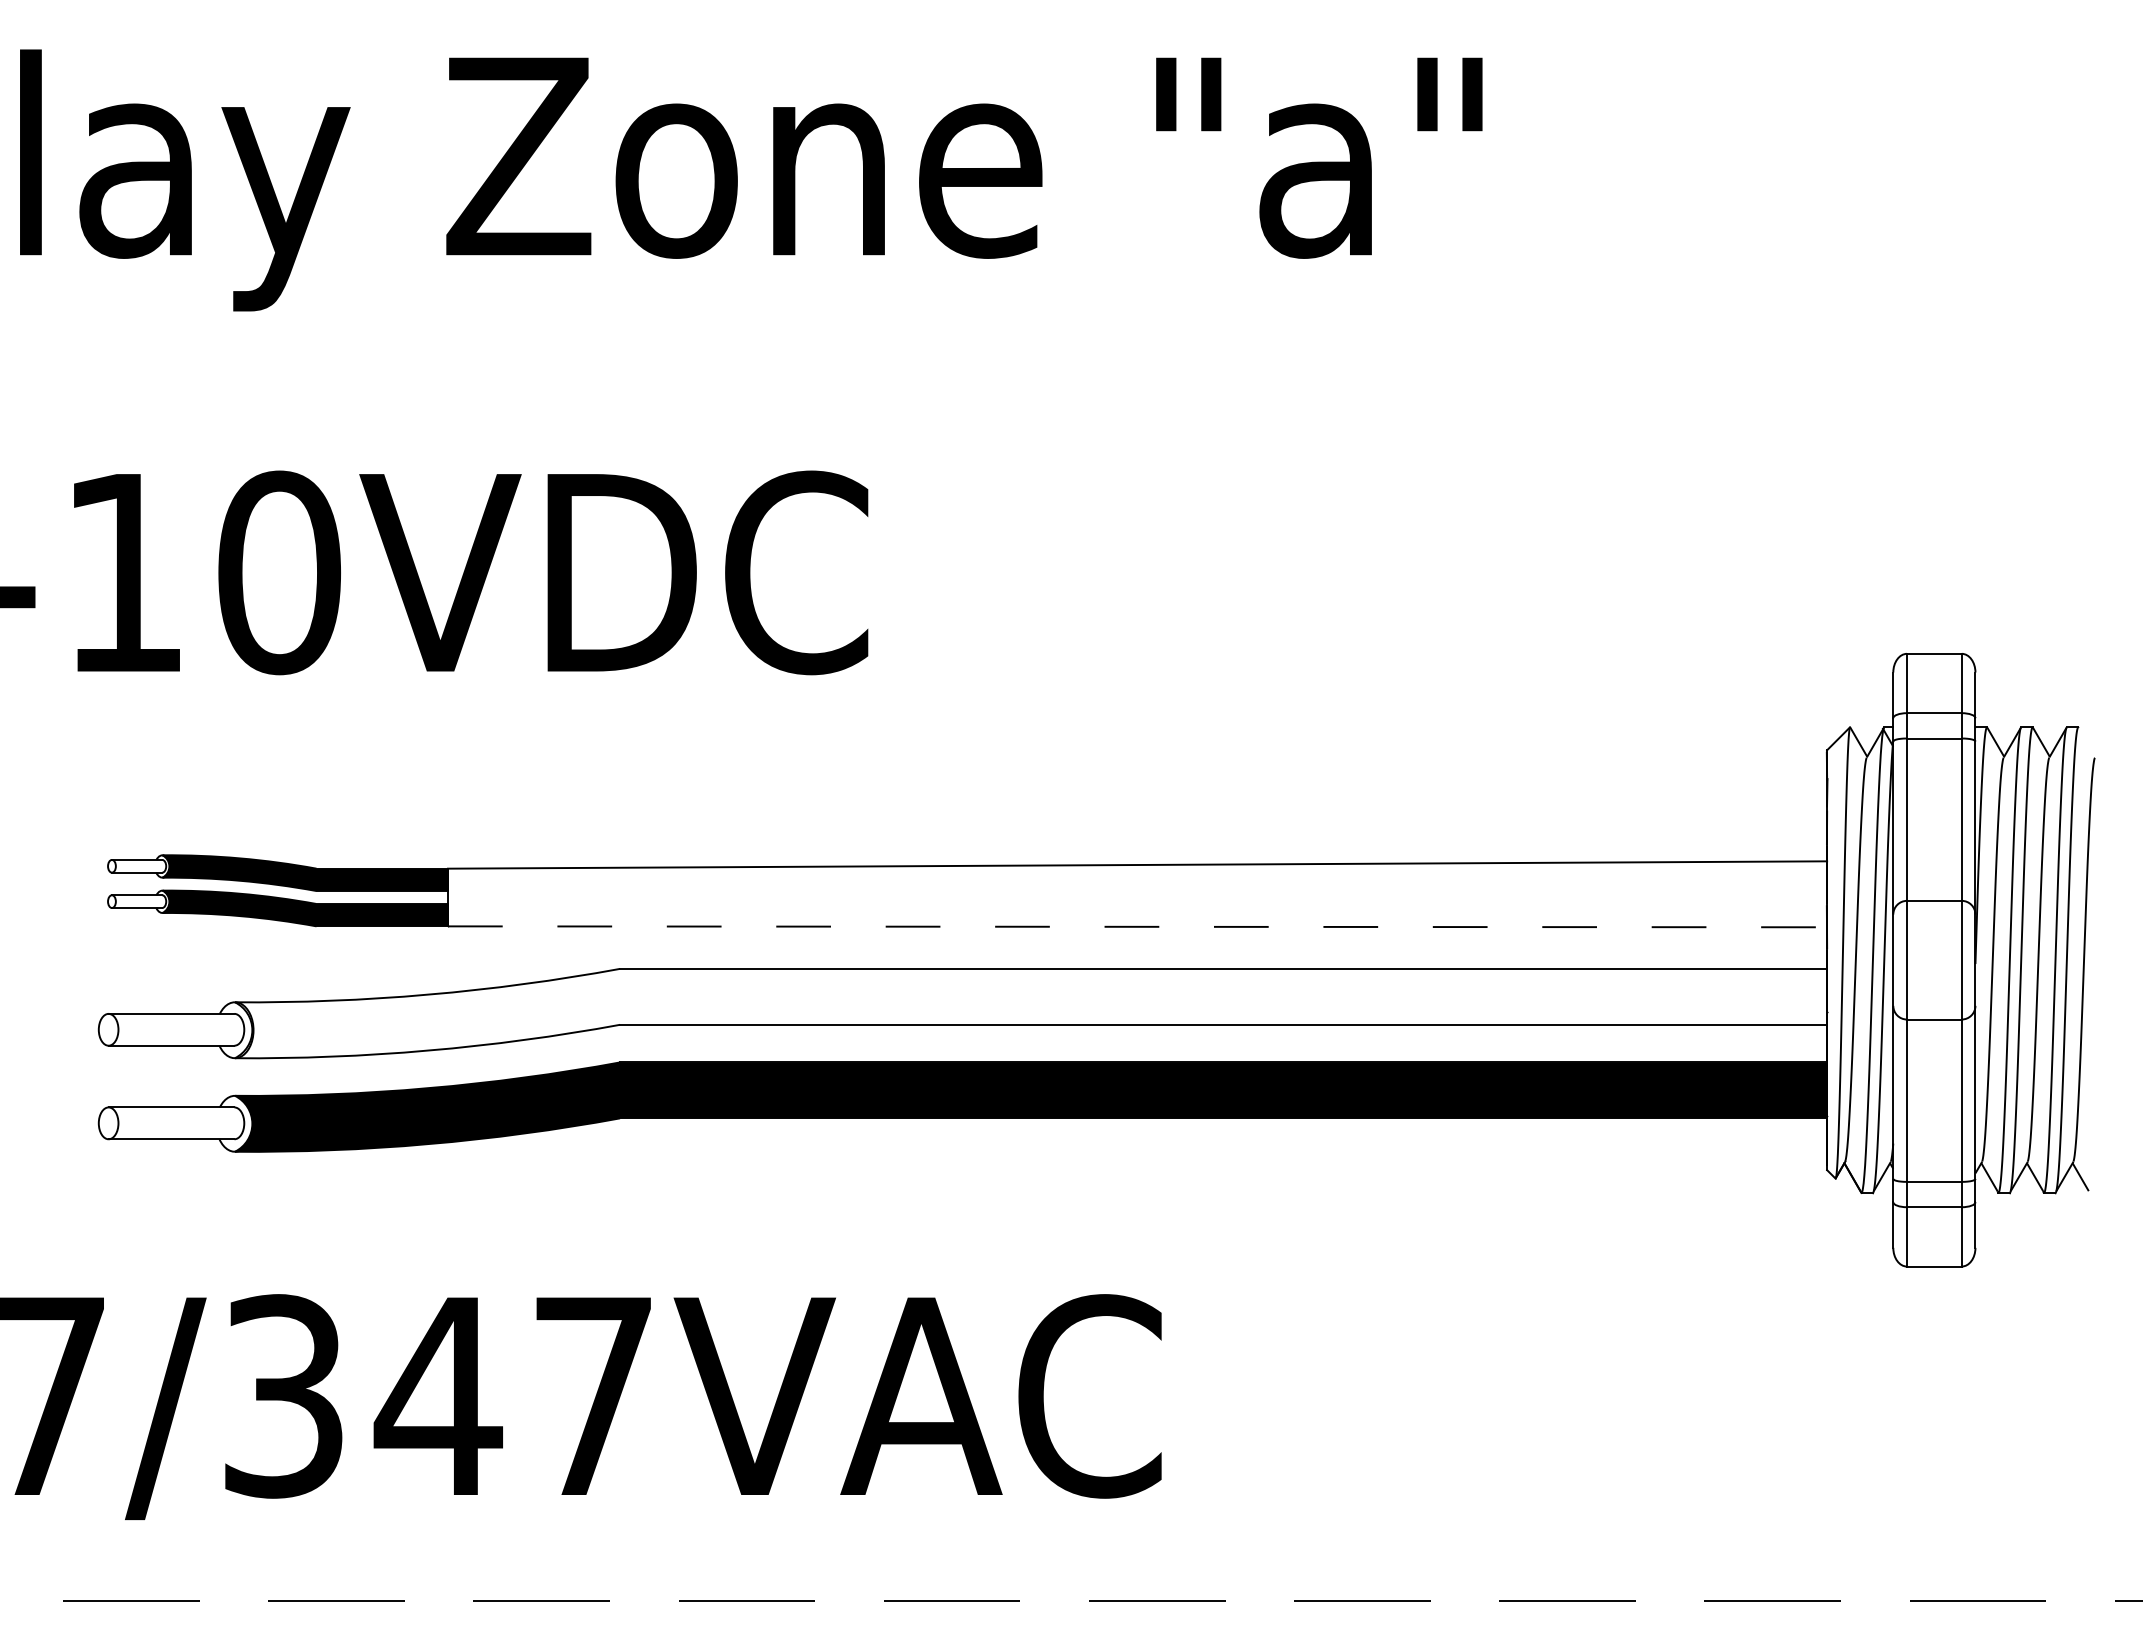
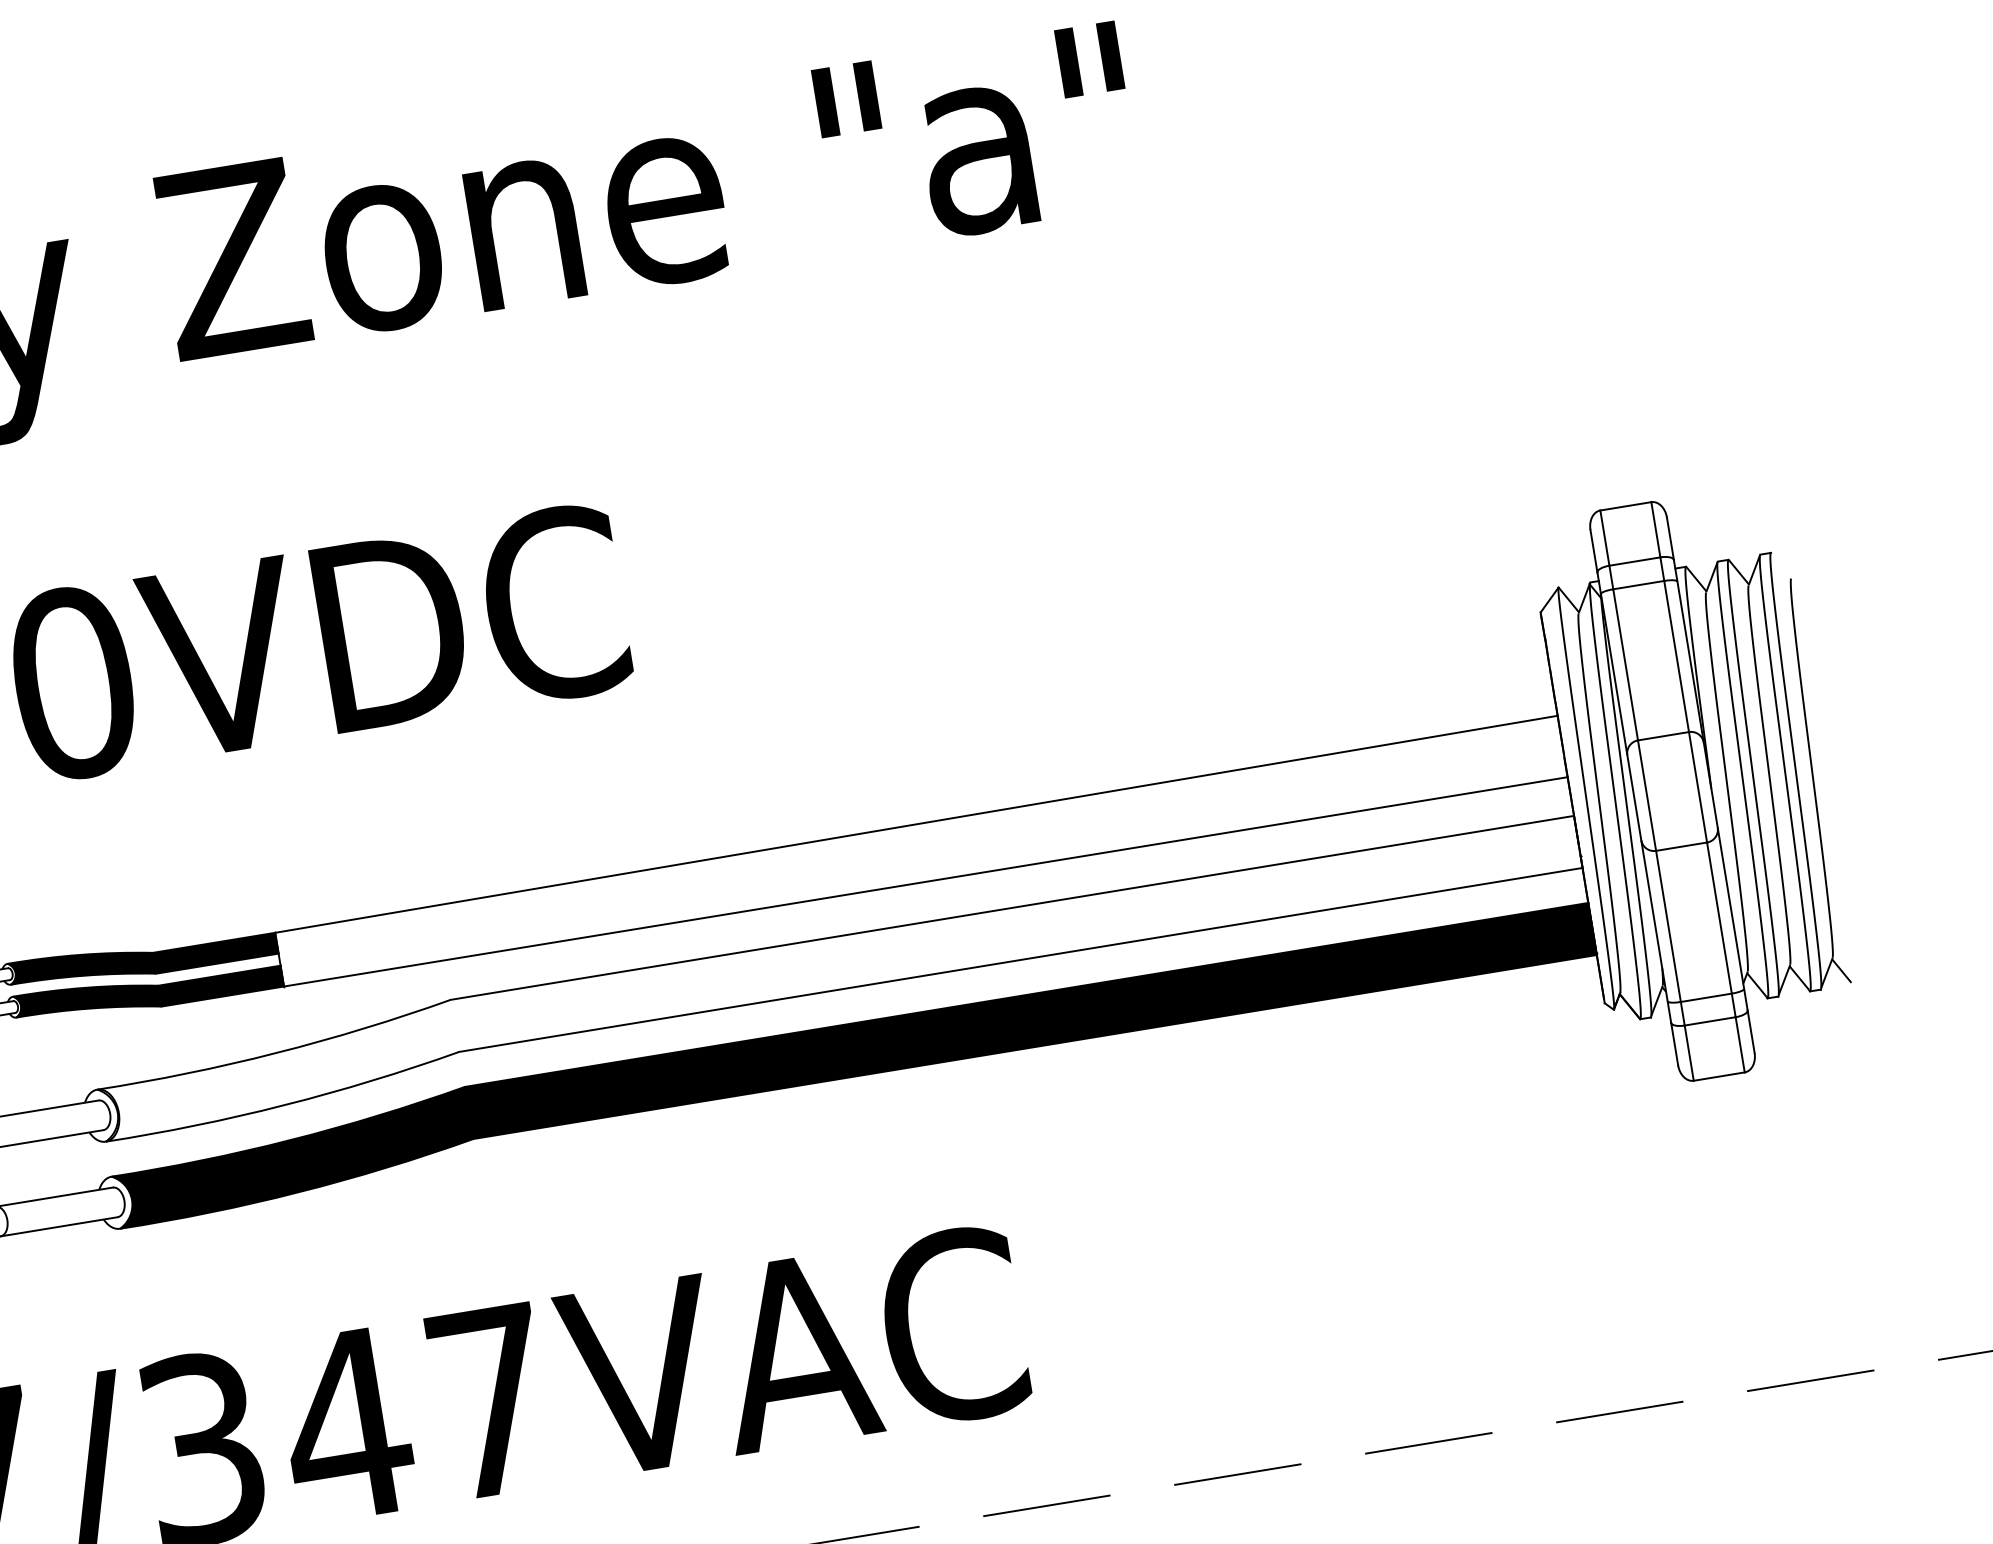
line: (1137, 926) -> (925, 881), dashed -> solid

